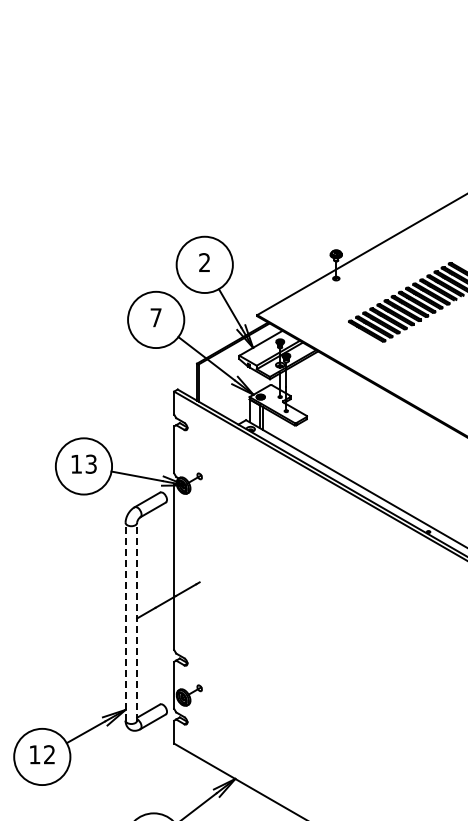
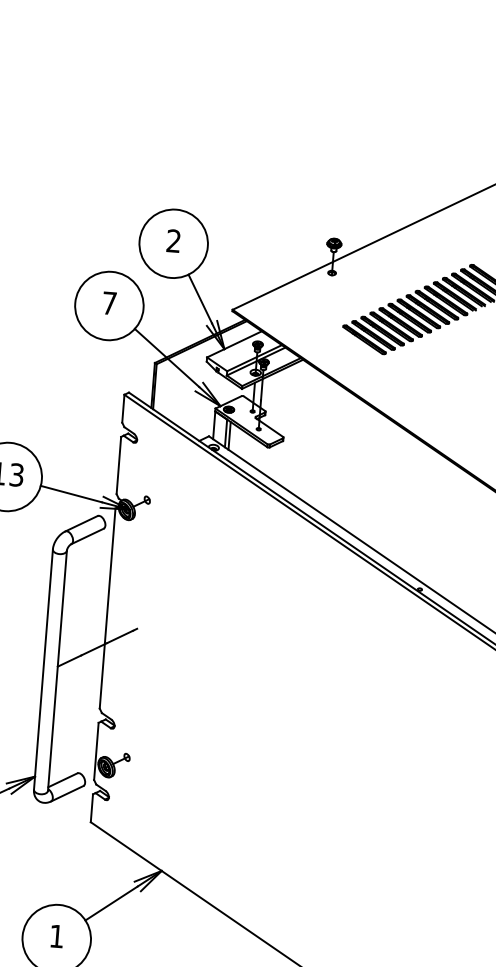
line: (125, 621) -> (43, 669), dashed -> solid
line: (137, 621) -> (57, 670), dashed -> solid

